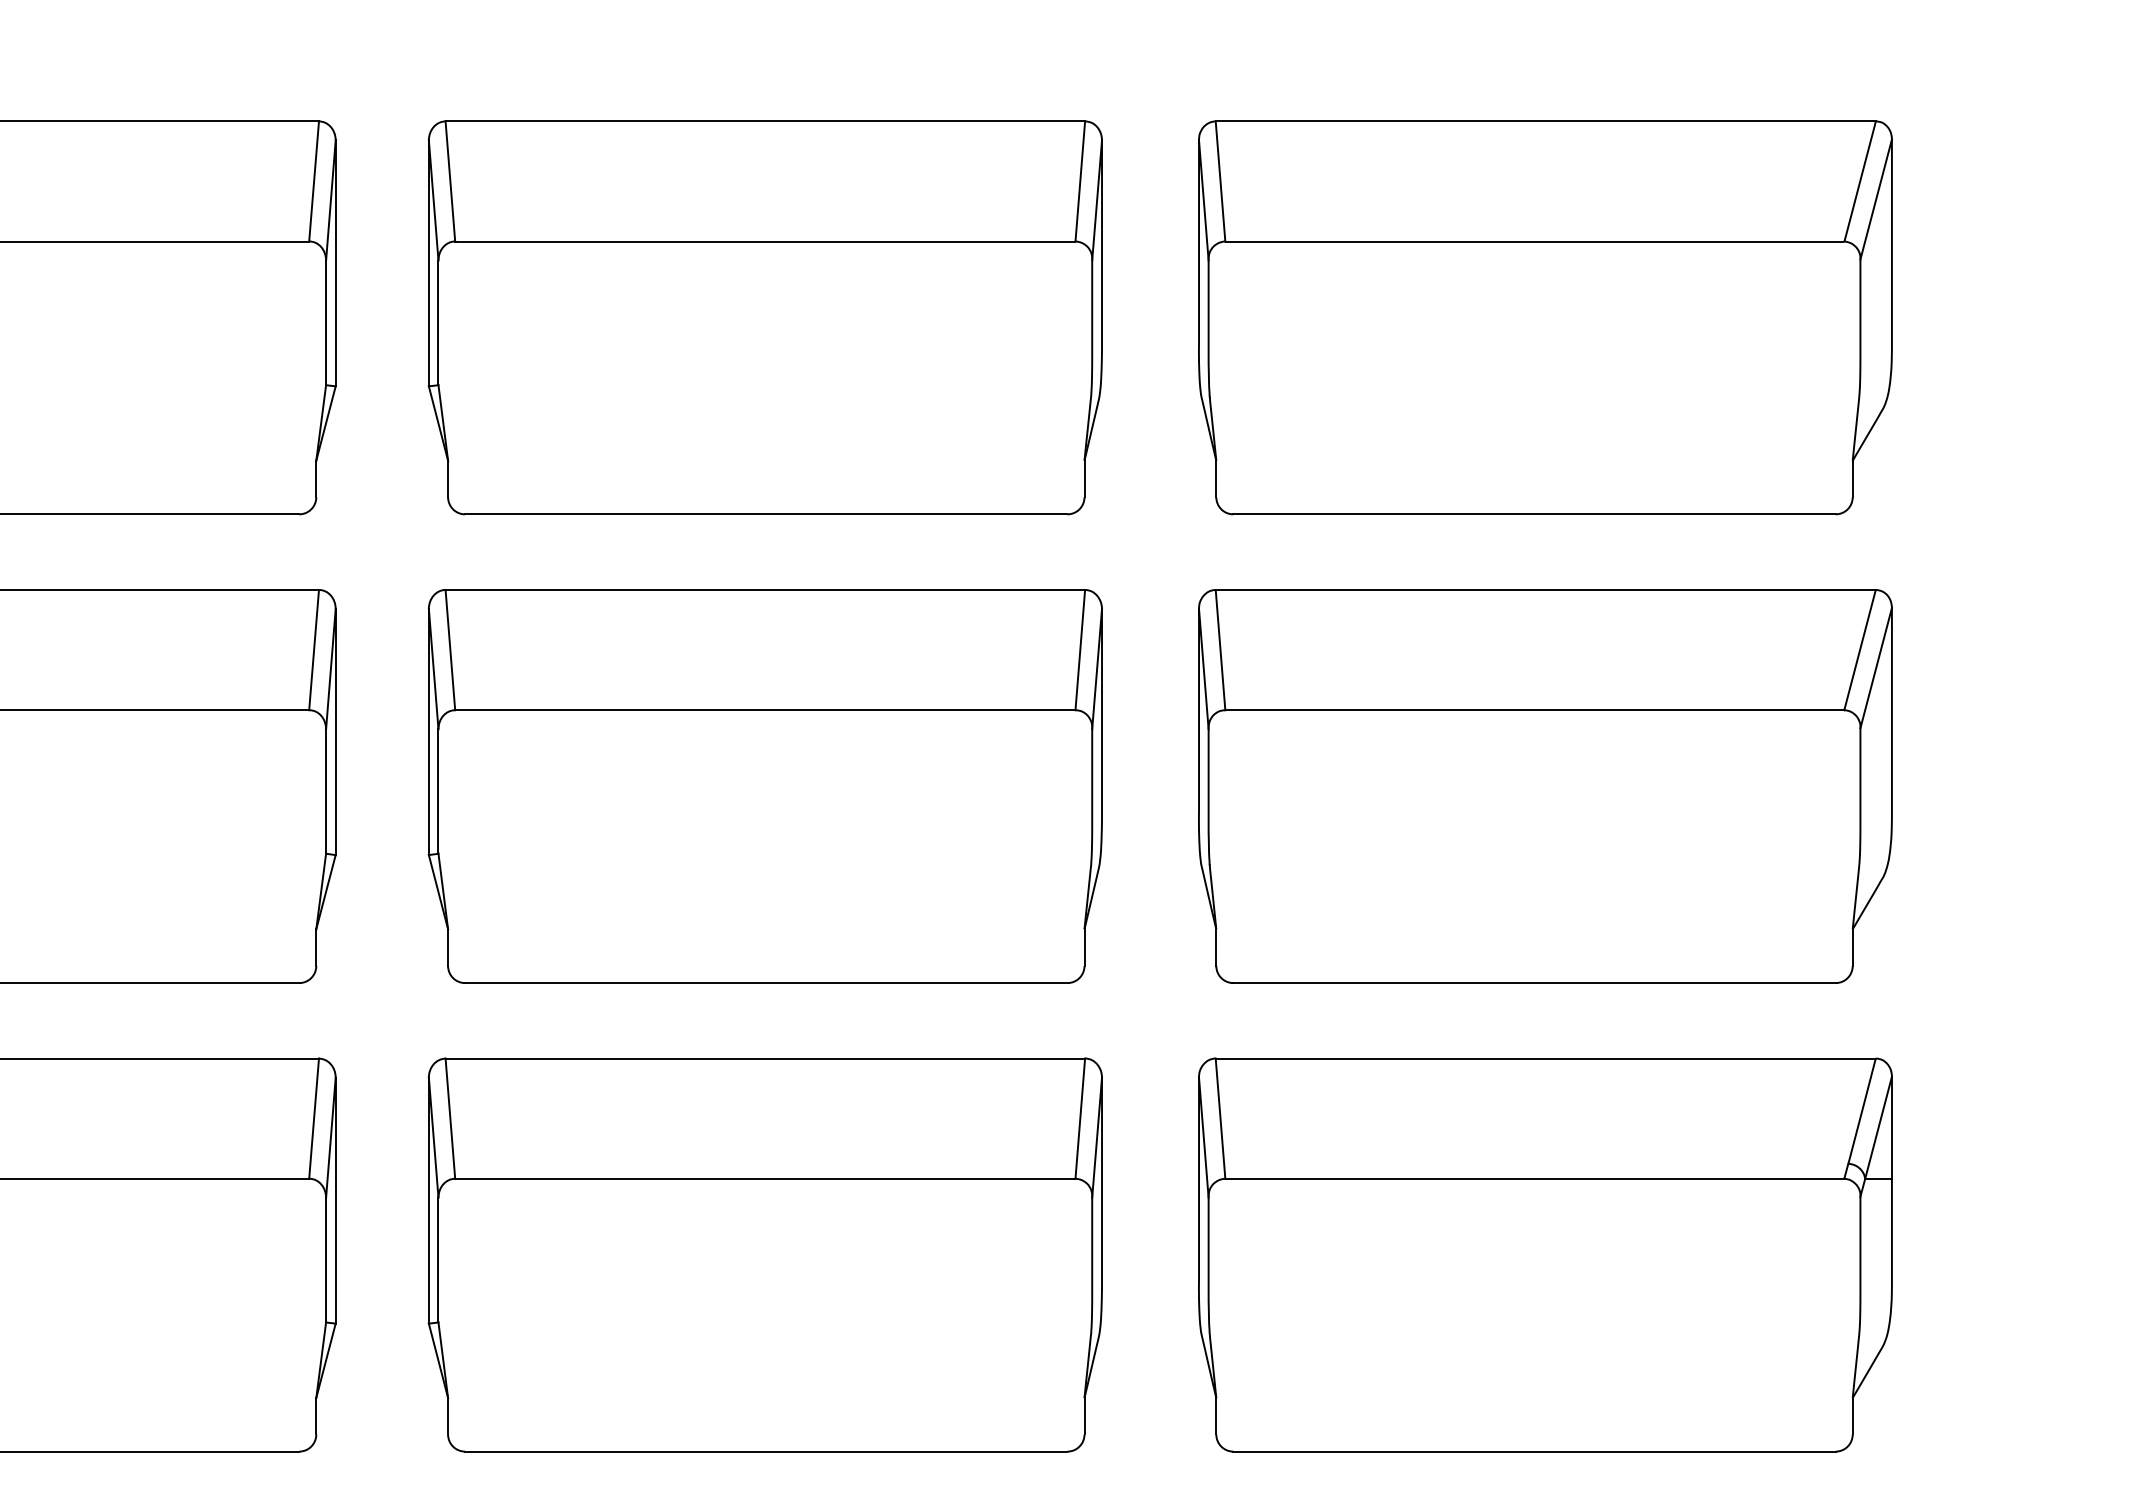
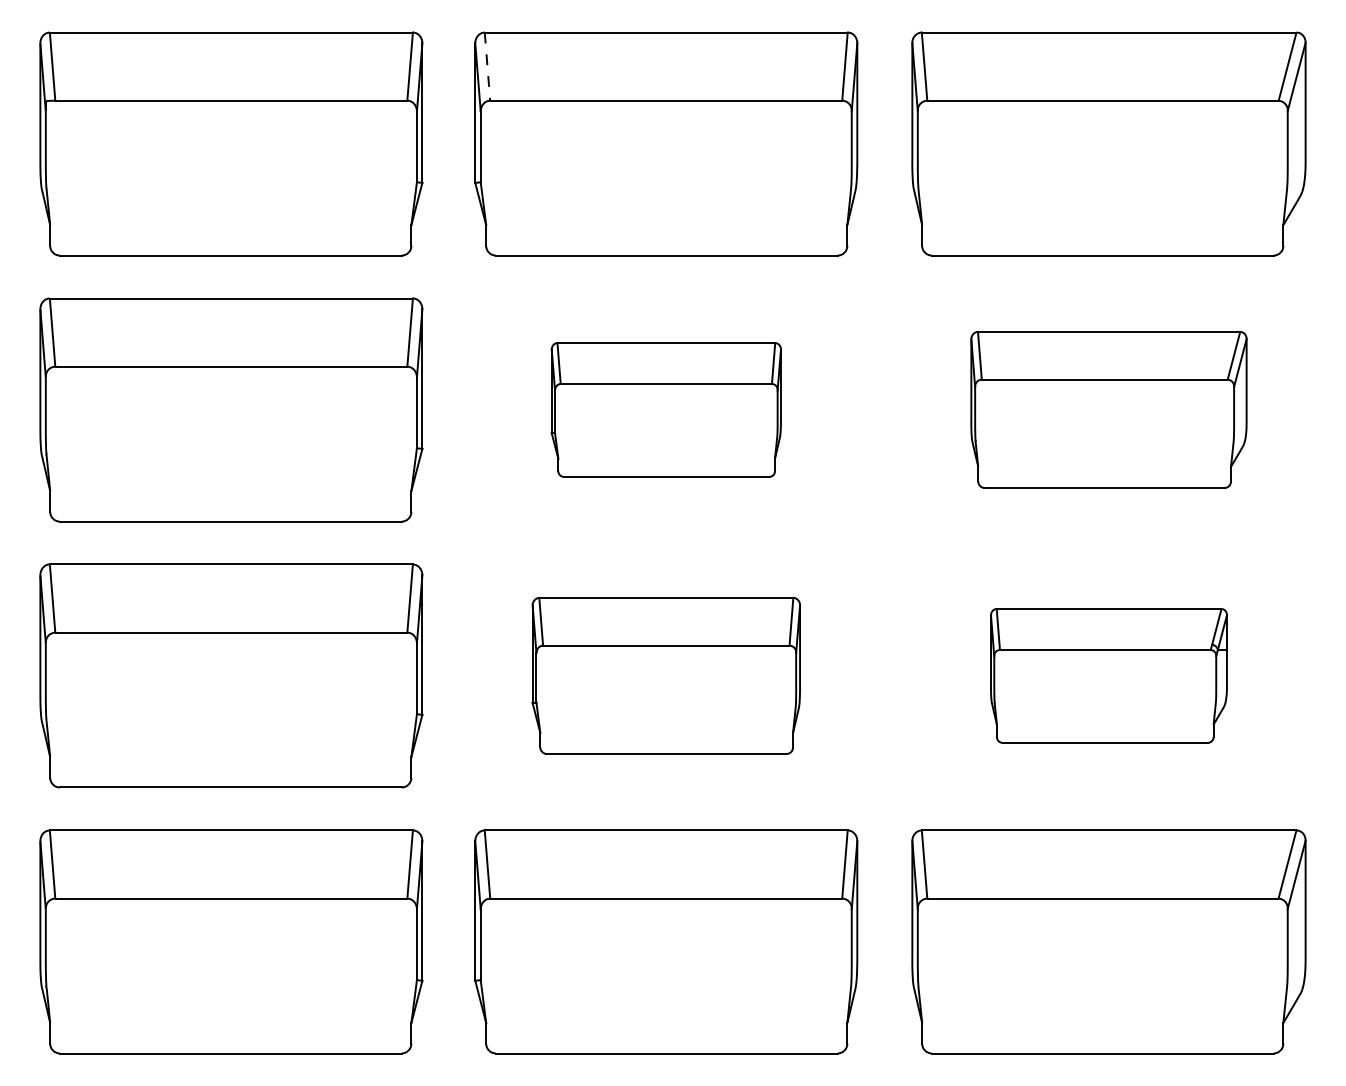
line: (450, 182) -> (487, 67), solid -> dashed
part: (765, 785) -> (666, 409), size x0.6
part: (1544, 785) -> (1108, 409), size x0.7
part: (765, 1254) -> (666, 675), size x0.7
part: (1544, 1254) -> (1108, 675), size x0.6

